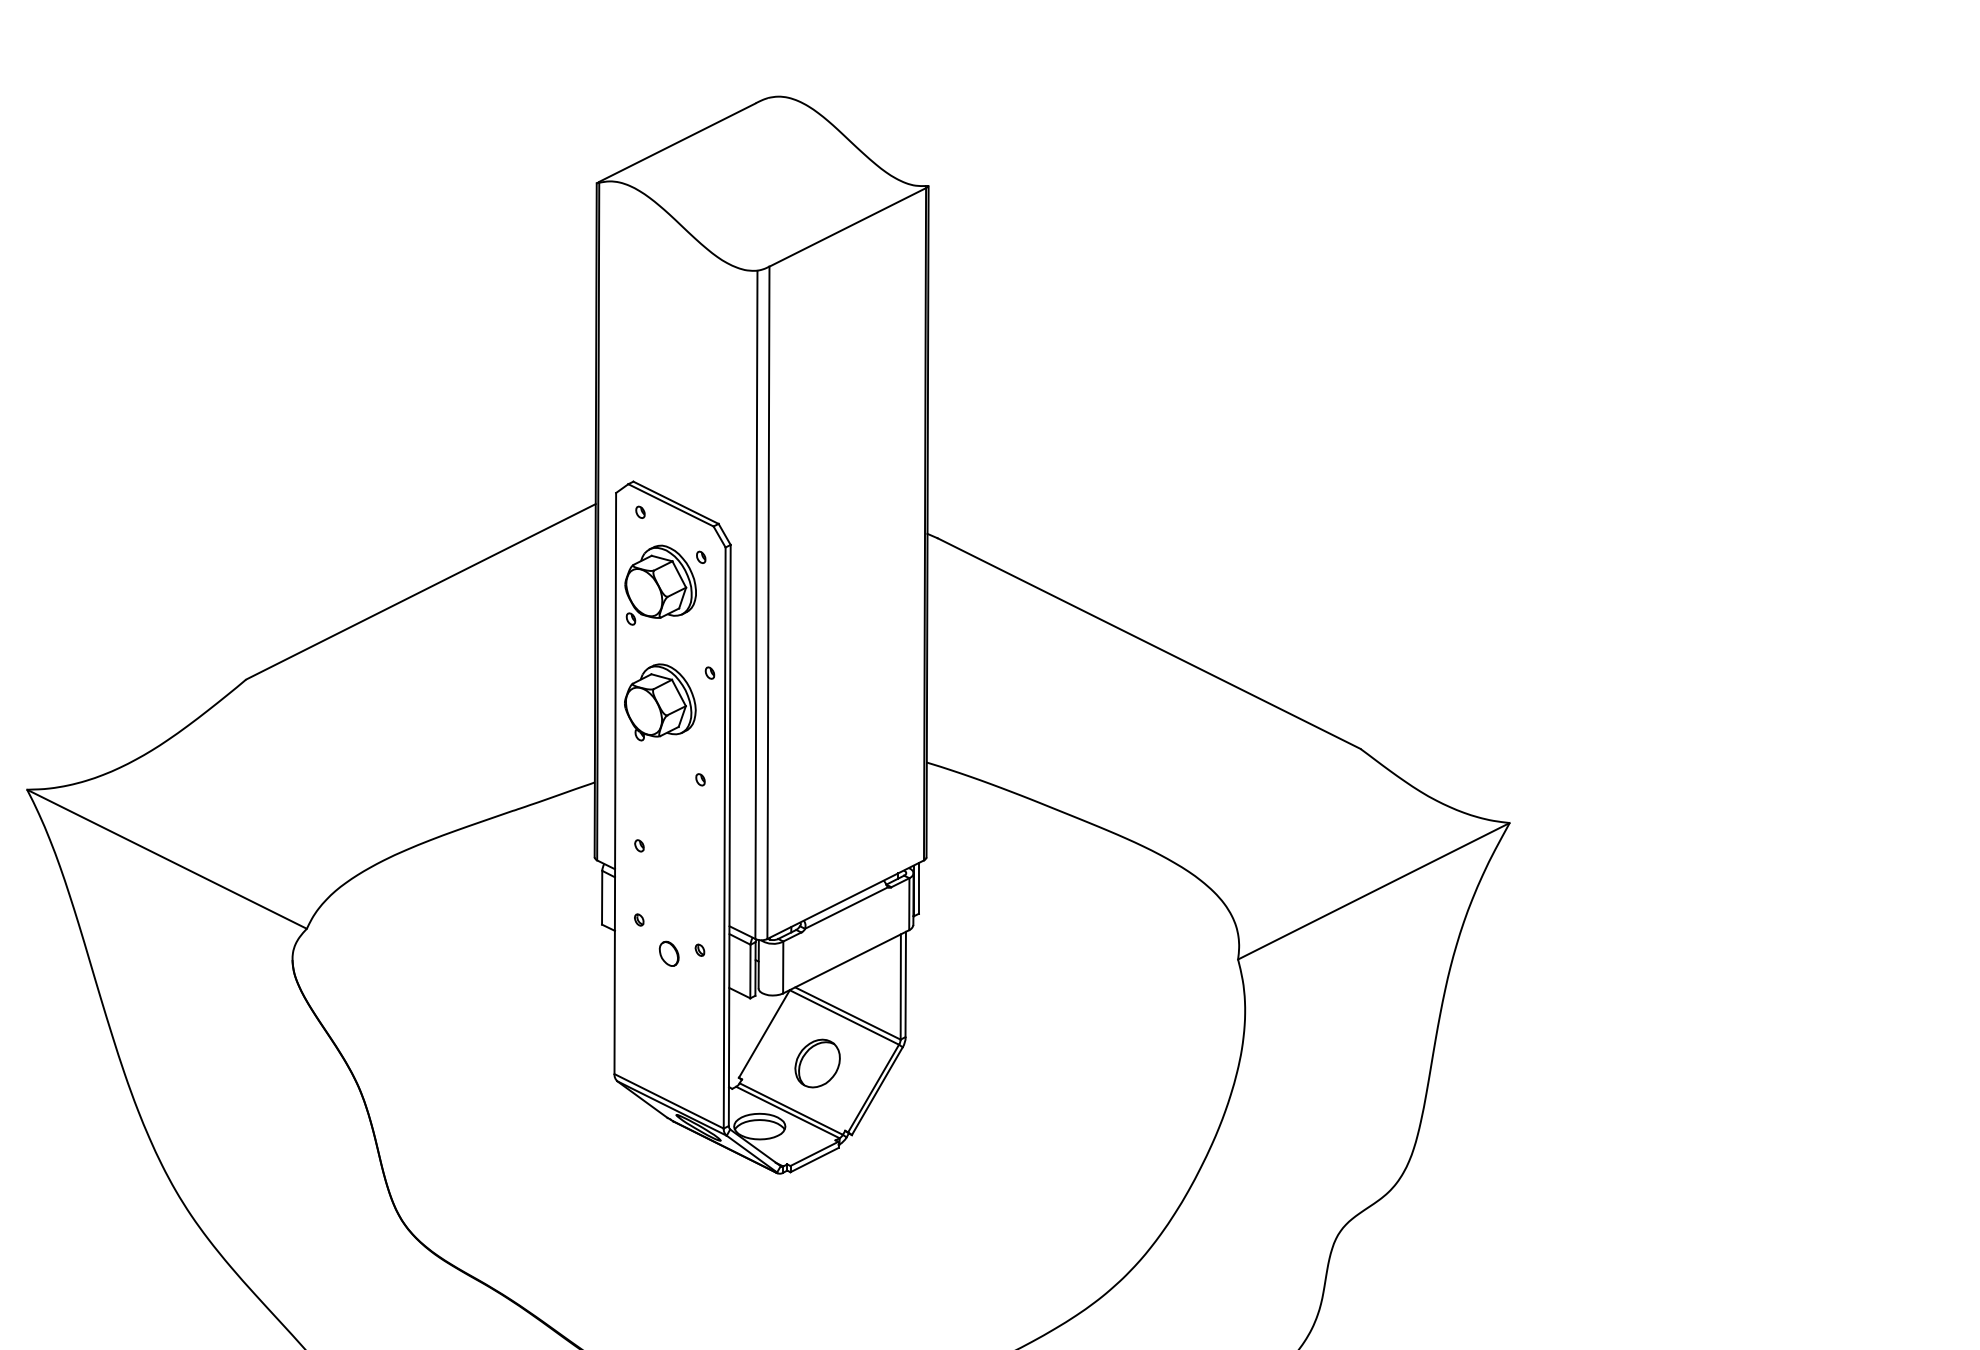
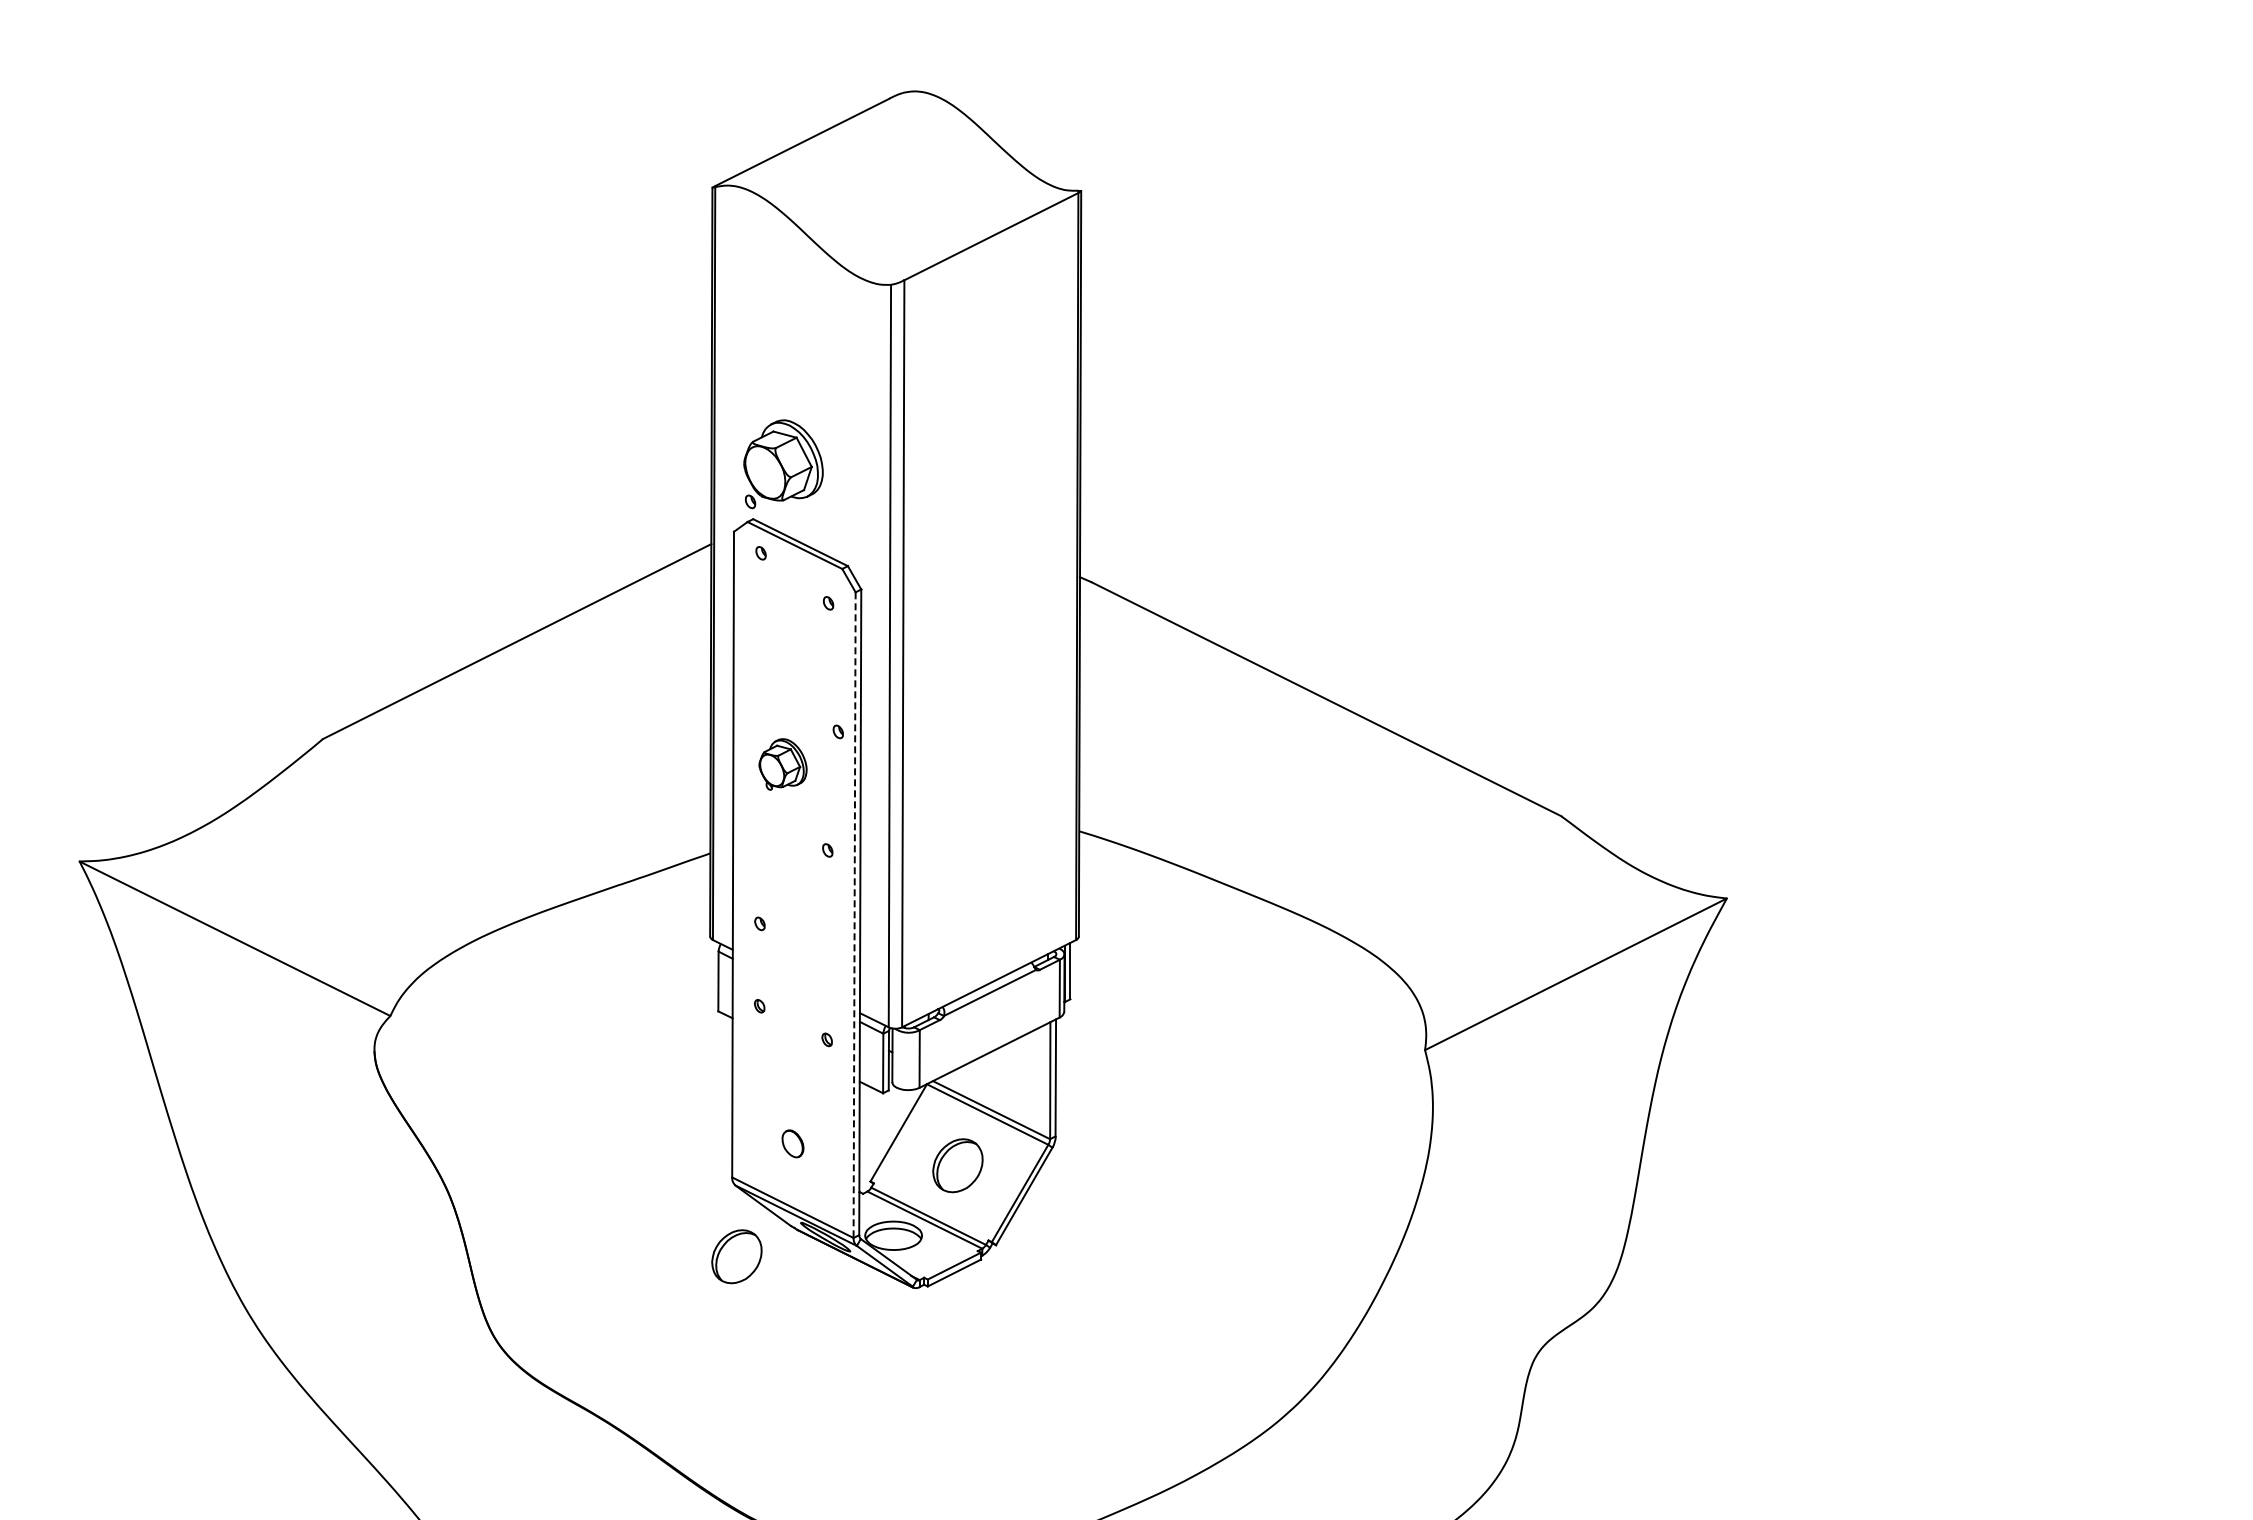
part: (660, 585) -> (783, 464), moved
part: (659, 702) -> (782, 764), size x0.6
line: (724, 838) -> (854, 915), solid -> dashed
part: (668, 953) -> (792, 1143), moved
part: (618, 1145) -> (736, 1256), added

